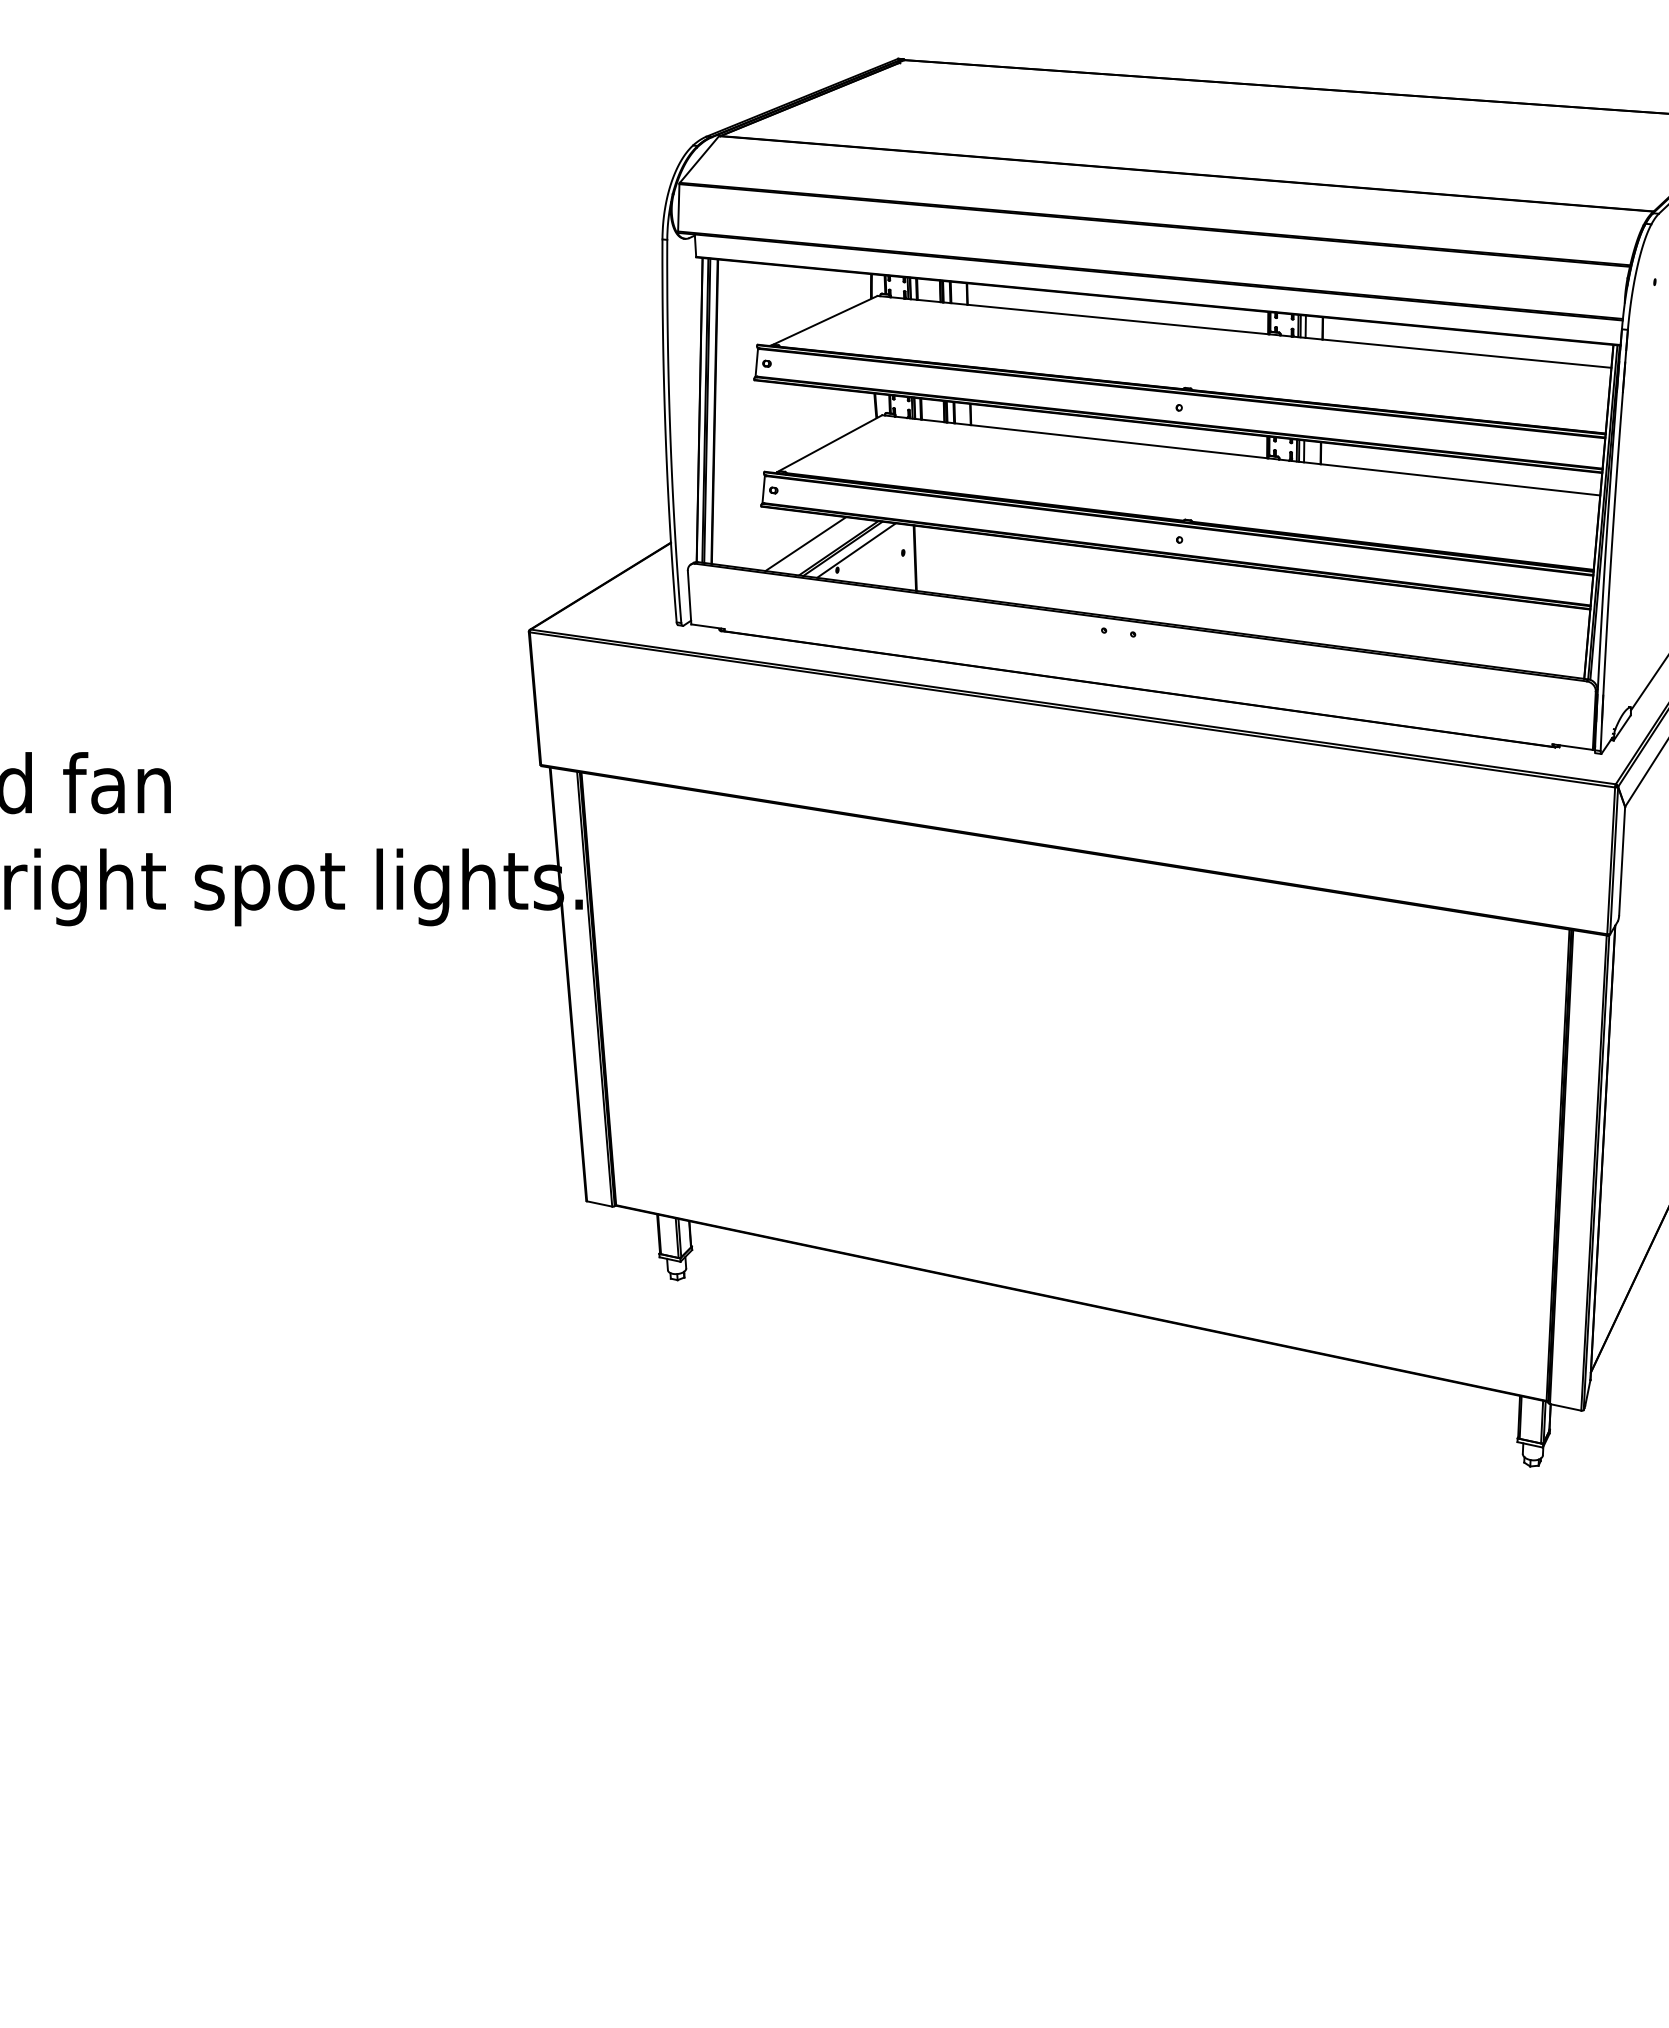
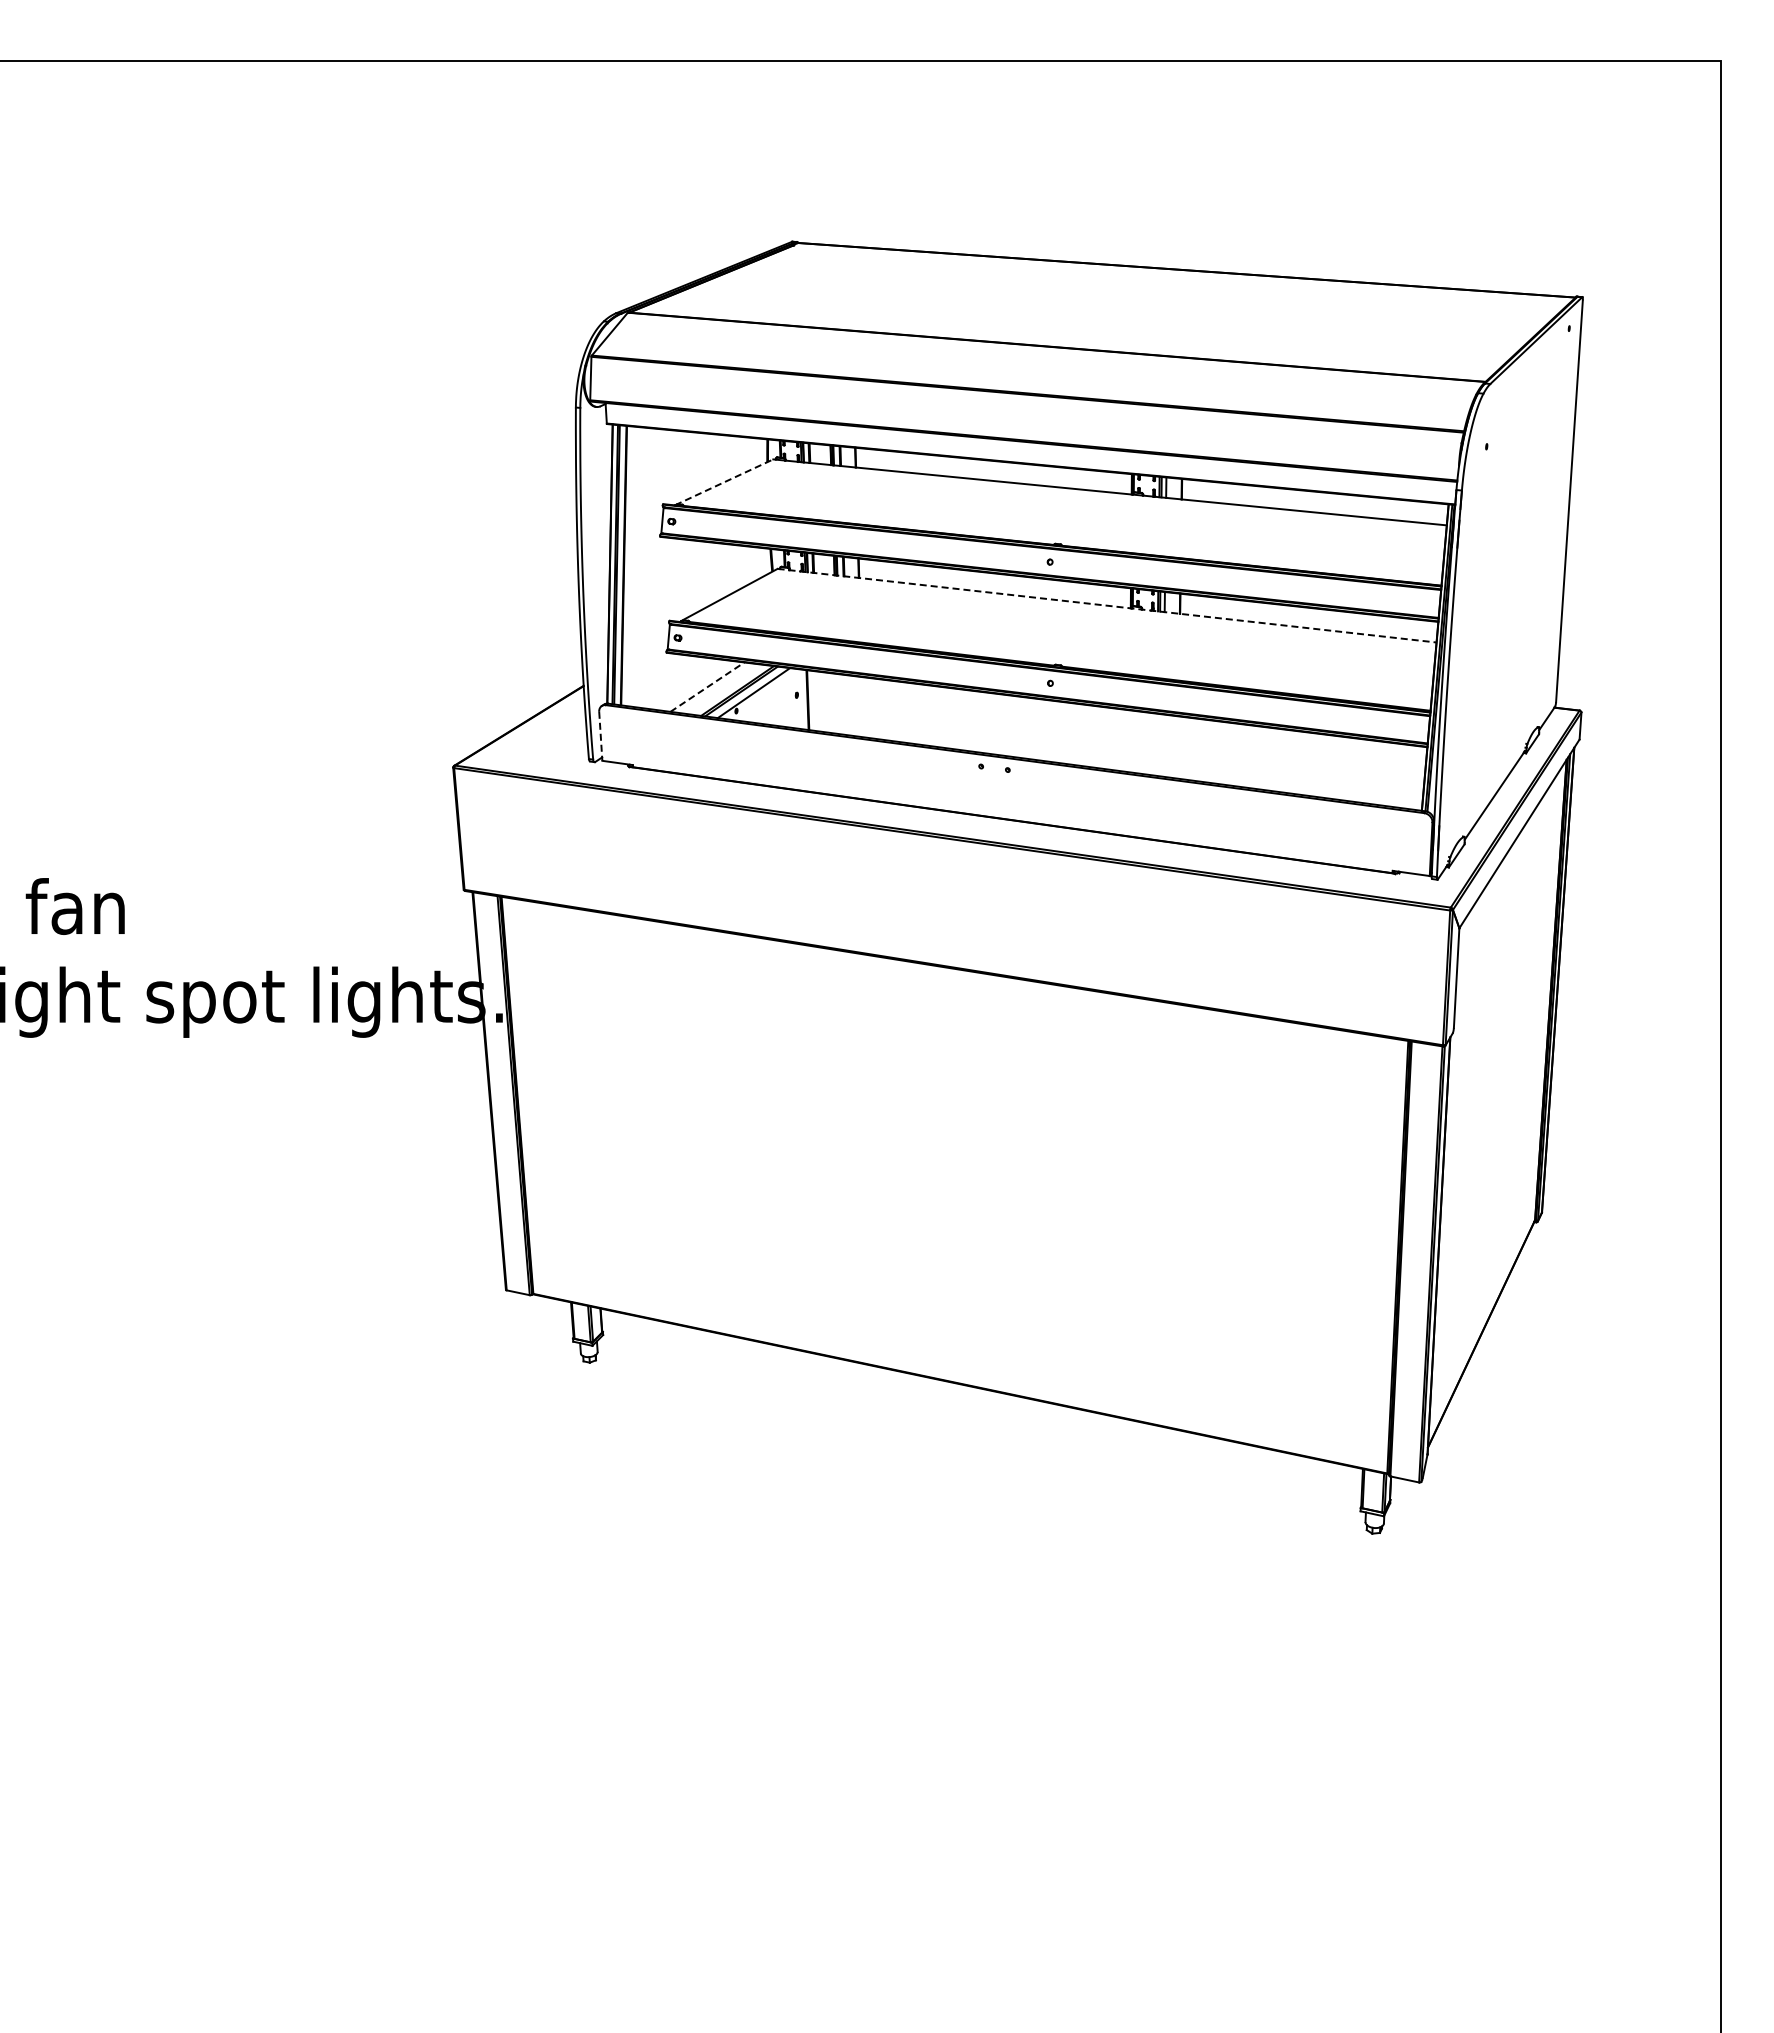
line: (824, 321) -> (724, 482), solid -> dashed
line: (1241, 455) -> (1107, 605), solid -> dashed
line: (805, 543) -> (707, 686), solid -> dashed
line: (689, 597) -> (600, 736), solid -> dashed

